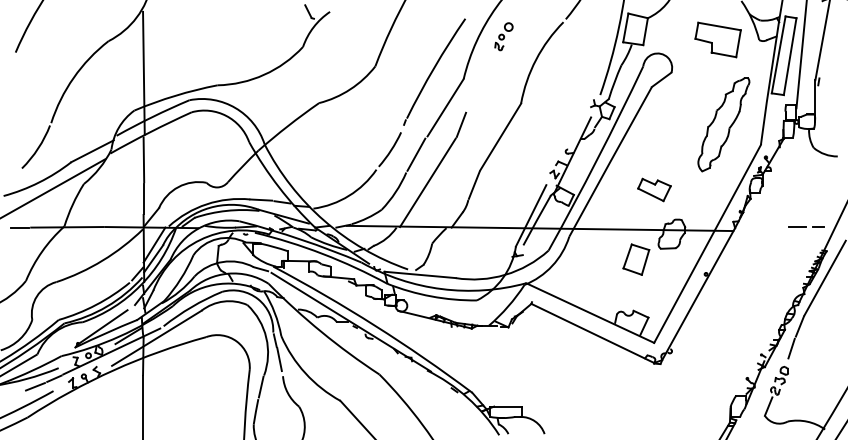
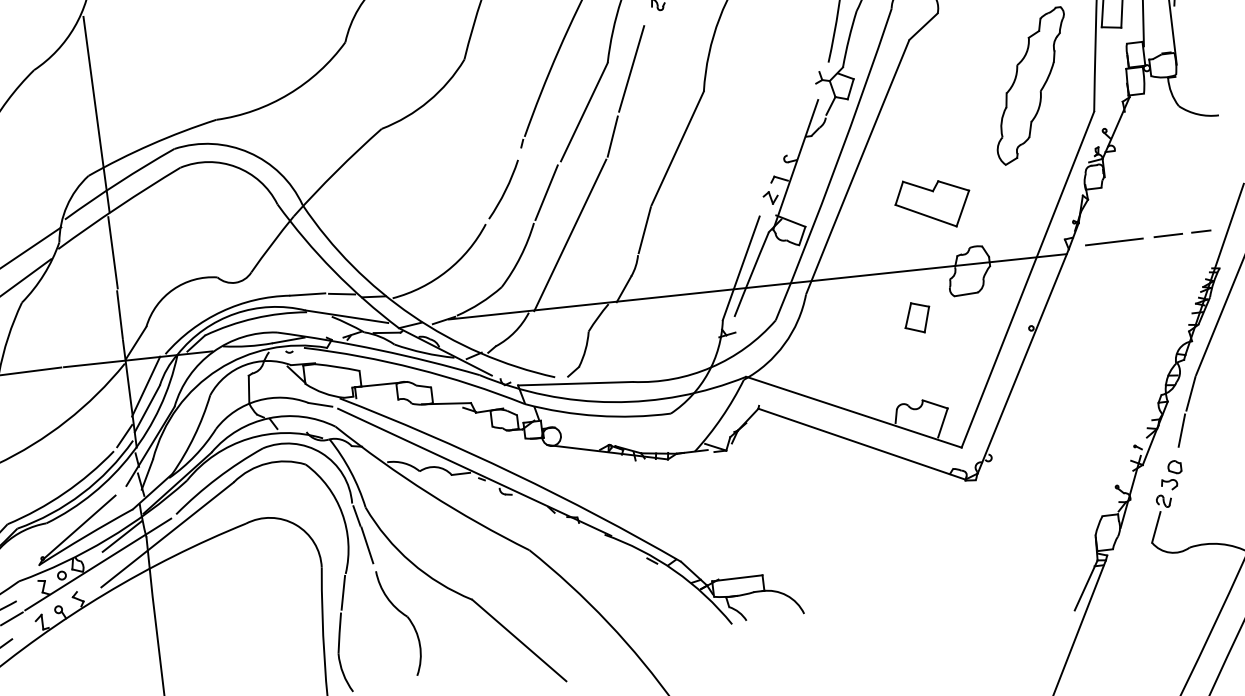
line: (477, 83) -> (630, 67), added
part: (654, 189) -> (932, 202), size x1.43
line: (763, 227) -> (1114, 242), added
part: (636, 258) -> (917, 316), size x0.62

